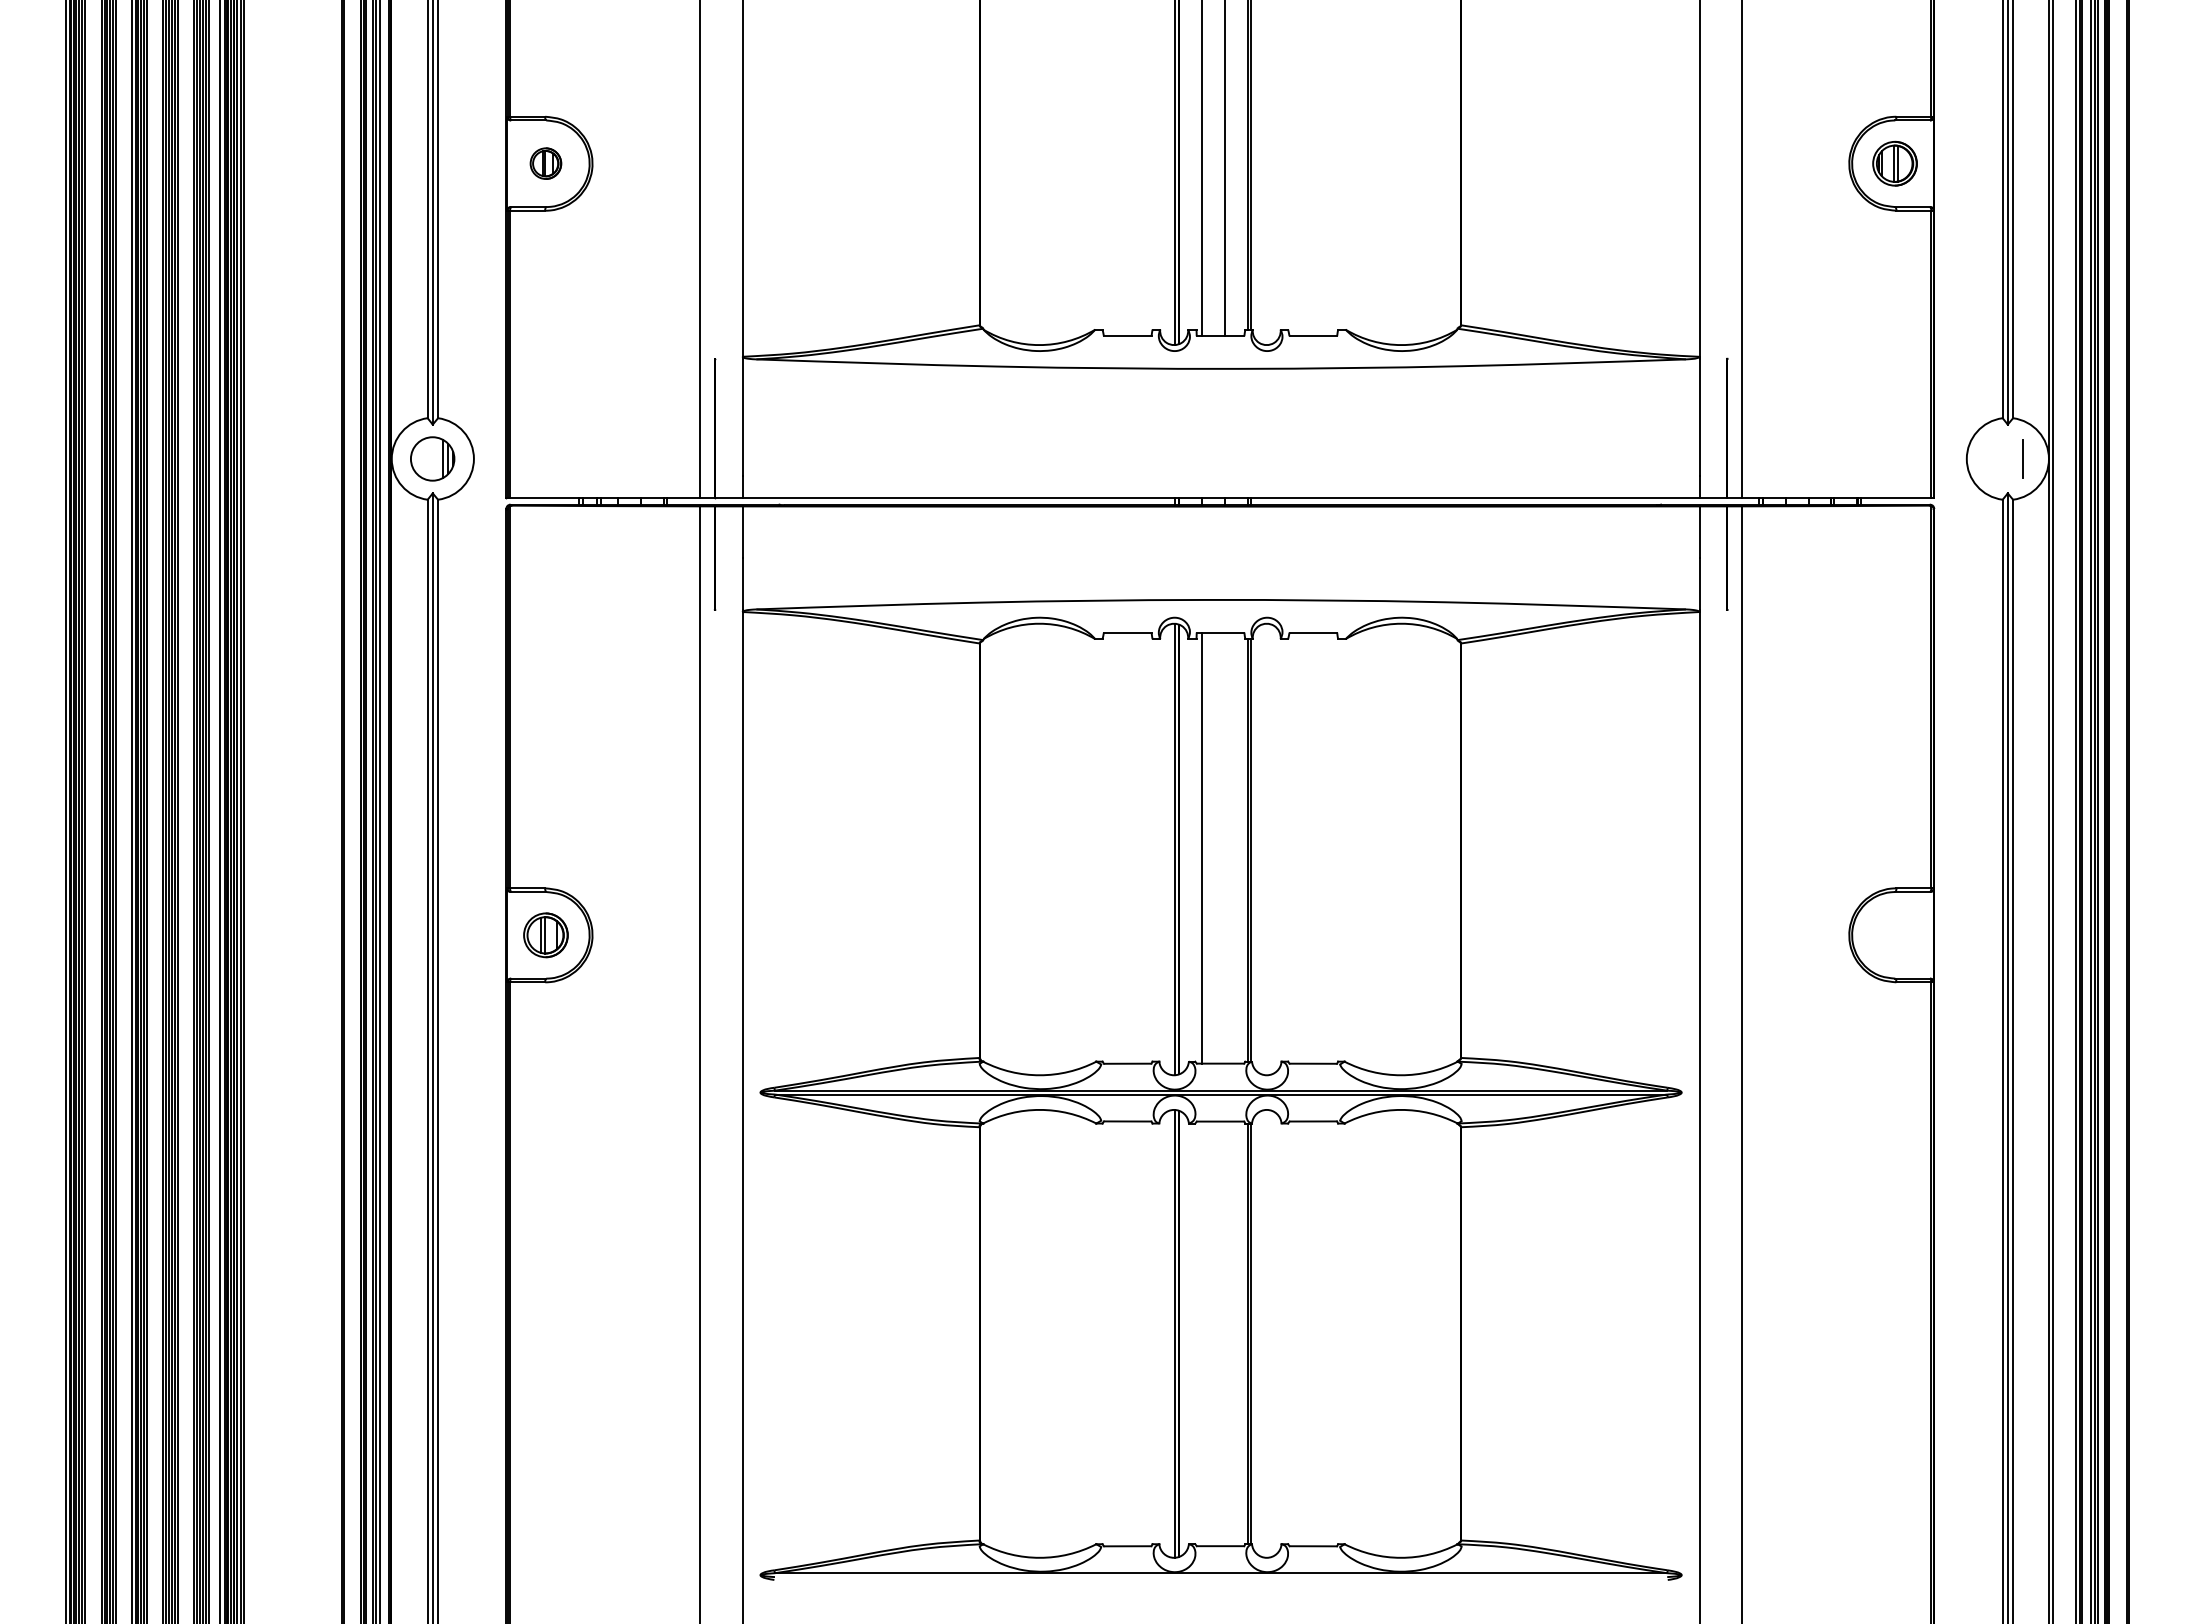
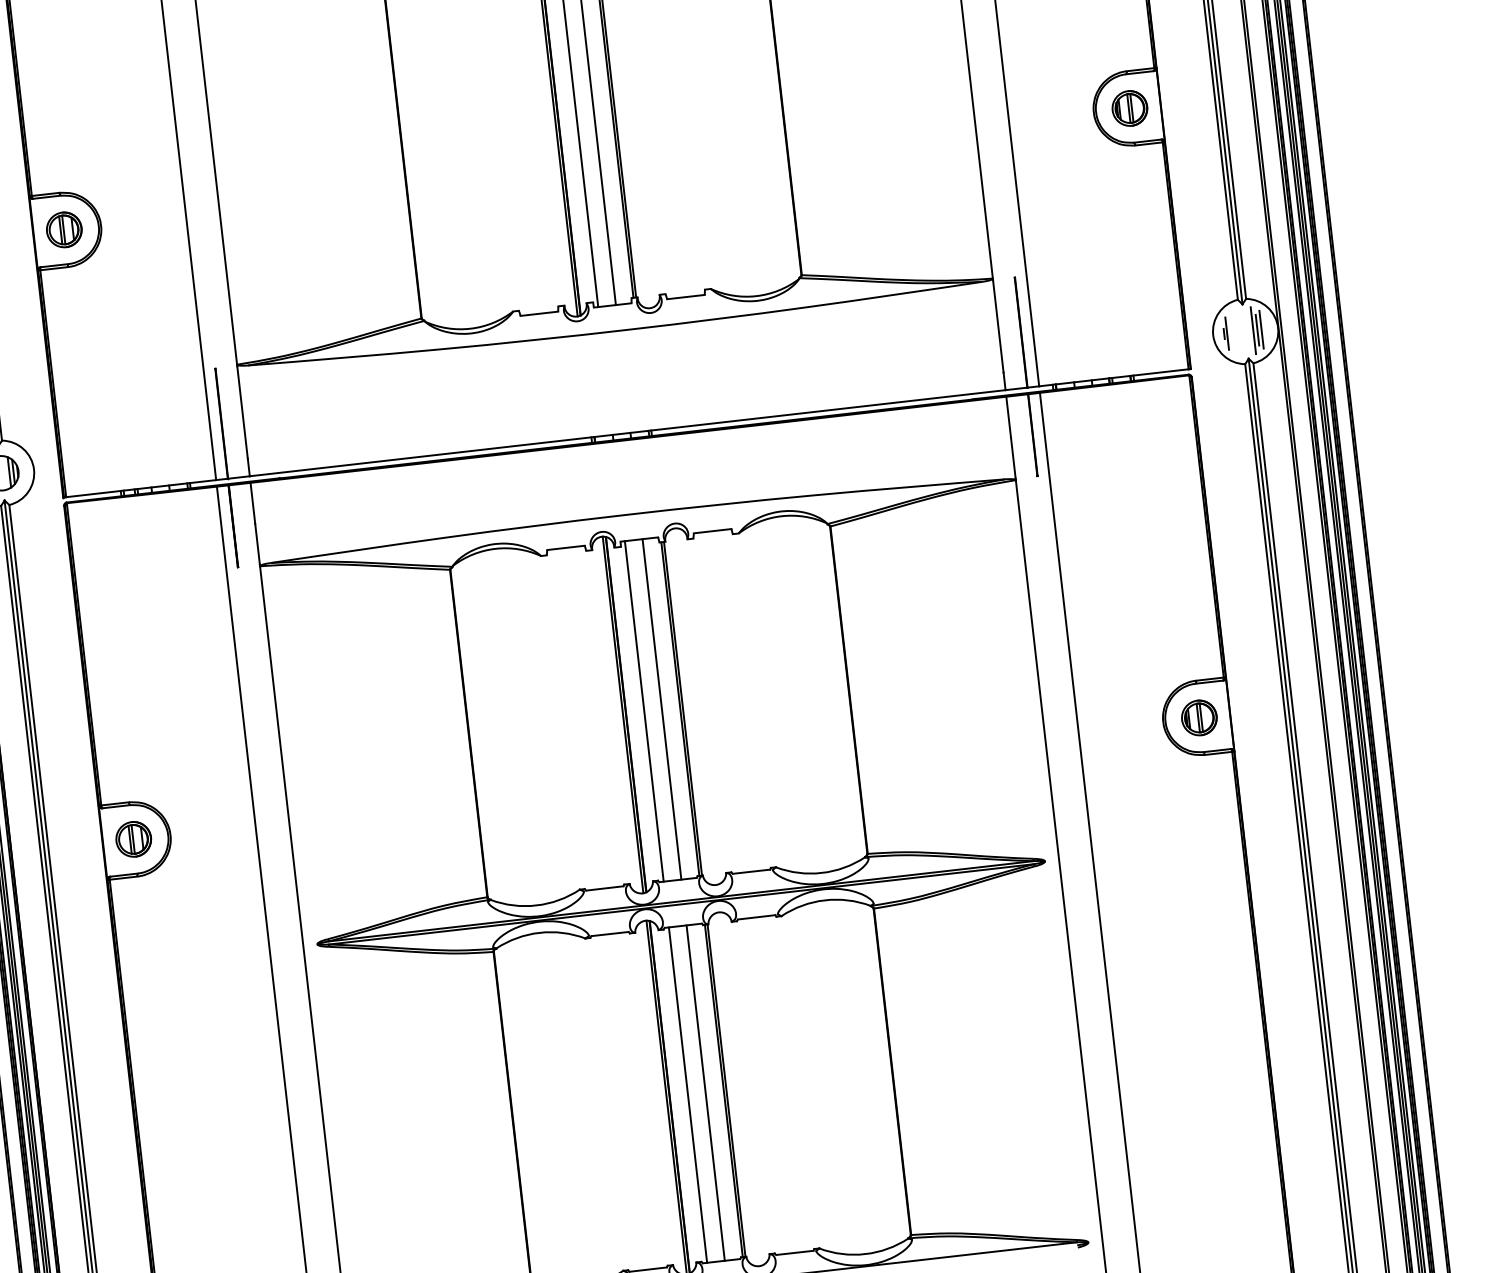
part: (545, 163) -> (63, 229), size x1.43
part: (1982, 458) -> (1225, 333), added
line: (2017, 458) -> (1253, 330), added
line: (2028, 458) -> (1261, 329), added
line: (1224, 847) -> (661, 708), added
part: (1894, 935) -> (1198, 718), added
line: (1202, 1333) -> (688, 1094), added
line: (1224, 1333) -> (705, 1092), added

